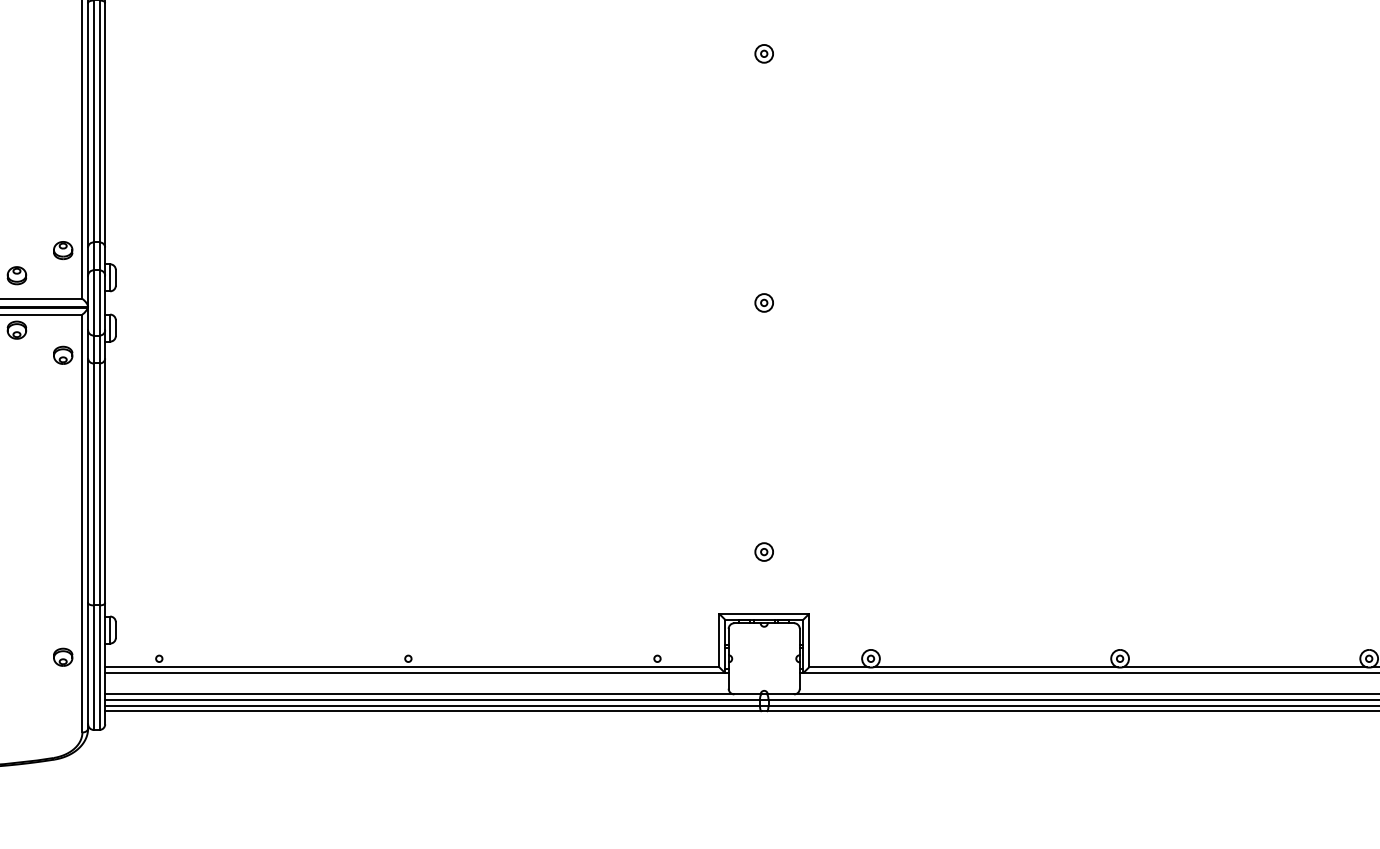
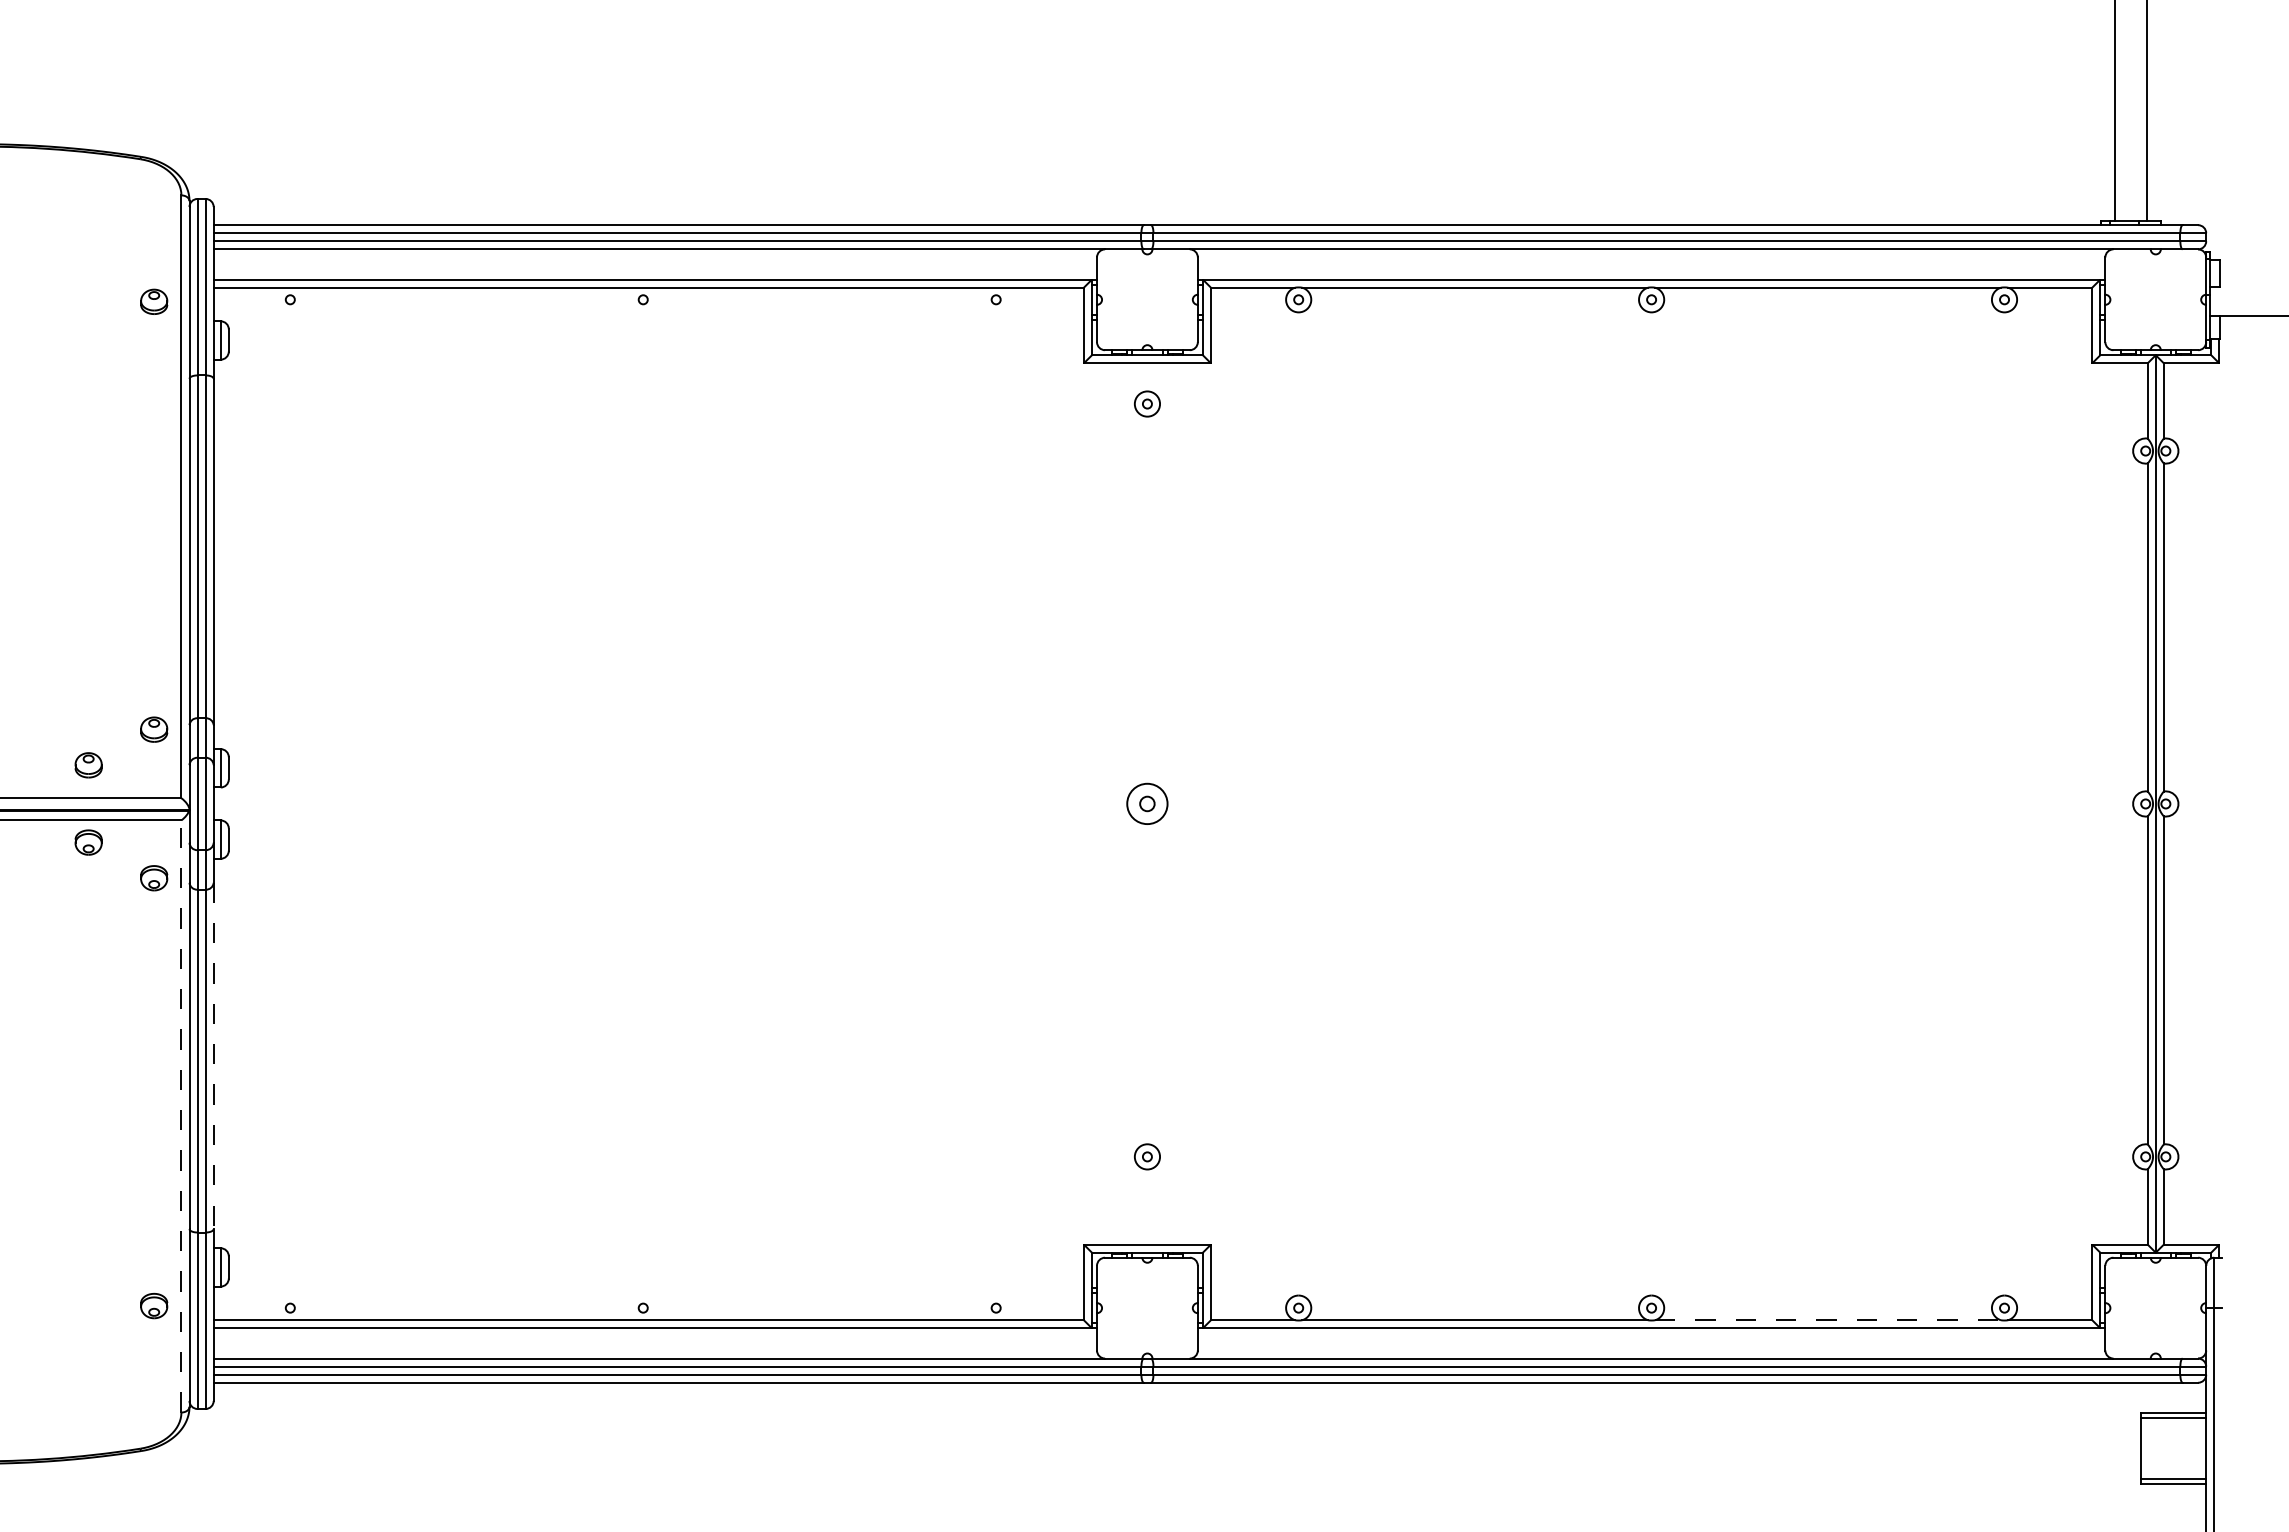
part: (764, 53) -> (1147, 403), moved
part: (764, 302) -> (1147, 803), size x1.6
line: (105, 481) -> (213, 1056), solid -> dashed
line: (82, 522) -> (181, 1115), solid -> dashed
line: (1244, 667) -> (1828, 1320), solid -> dashed

